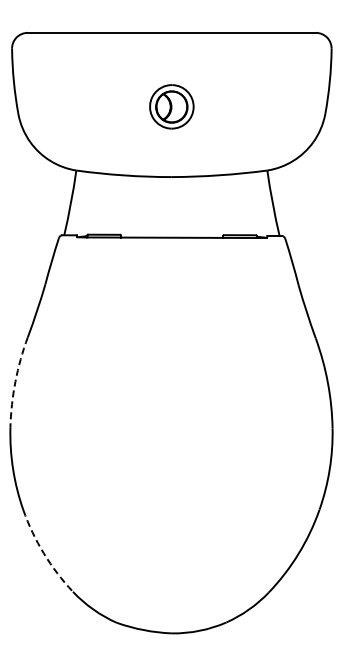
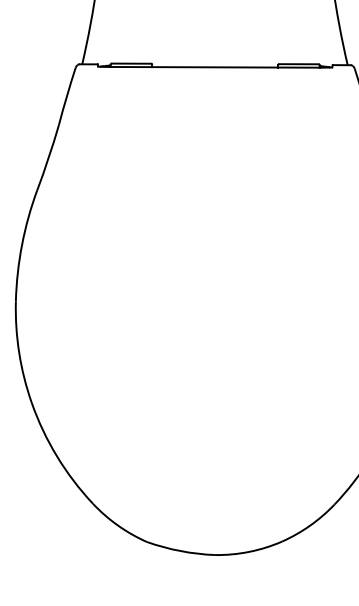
arc: (15, 381) -> (22, 244), dashed -> solid
arc: (43, 553) -> (56, 456), dashed -> solid

